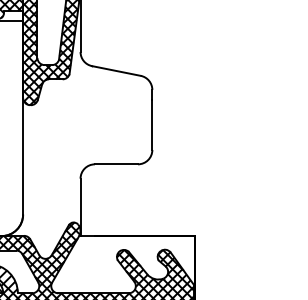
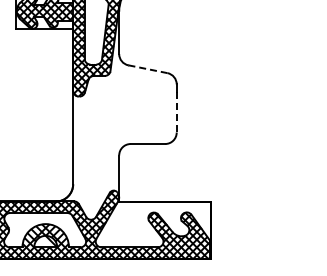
line: (115, 71) -> (147, 69), solid -> dashed
line: (152, 125) -> (176, 112), solid -> dashed

